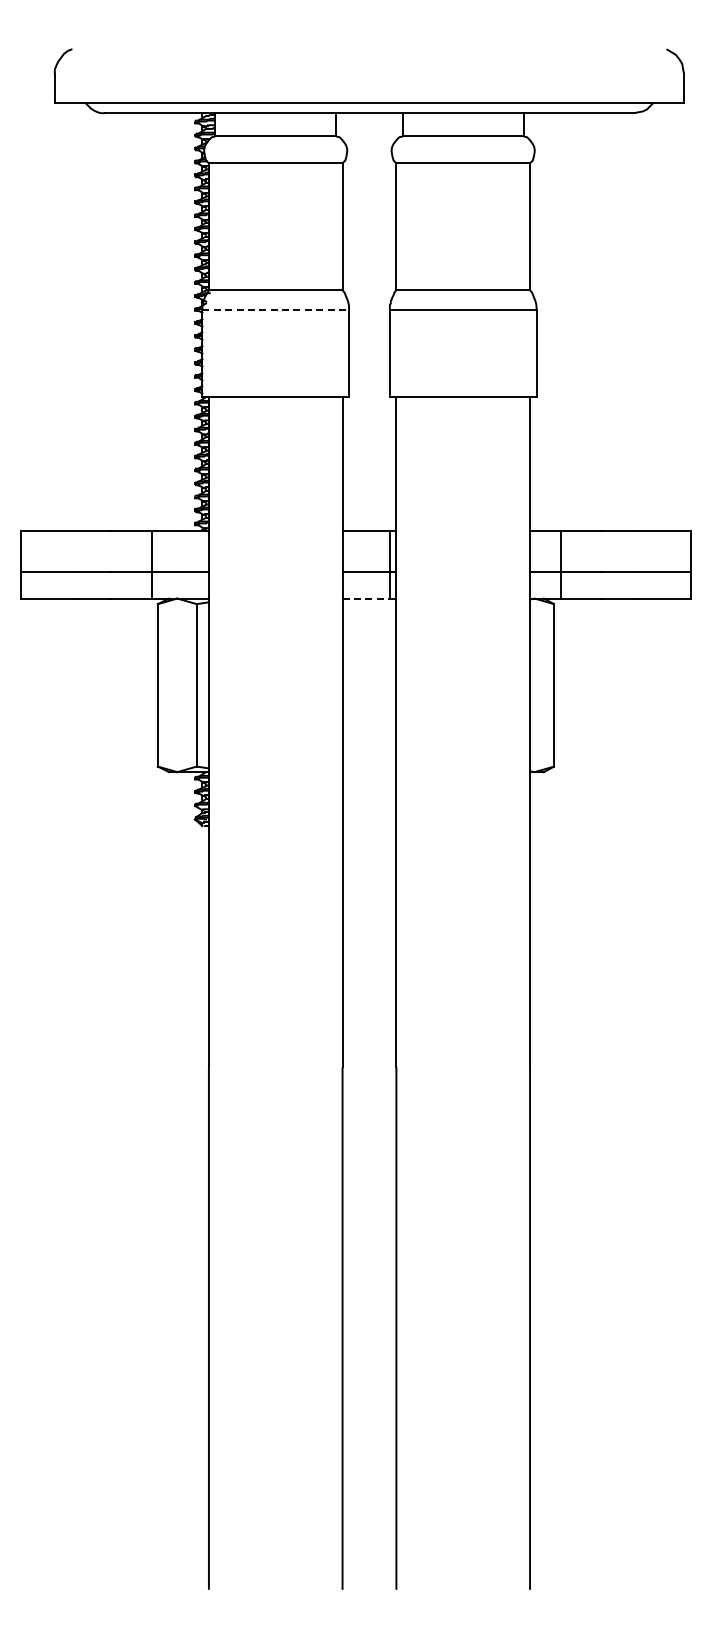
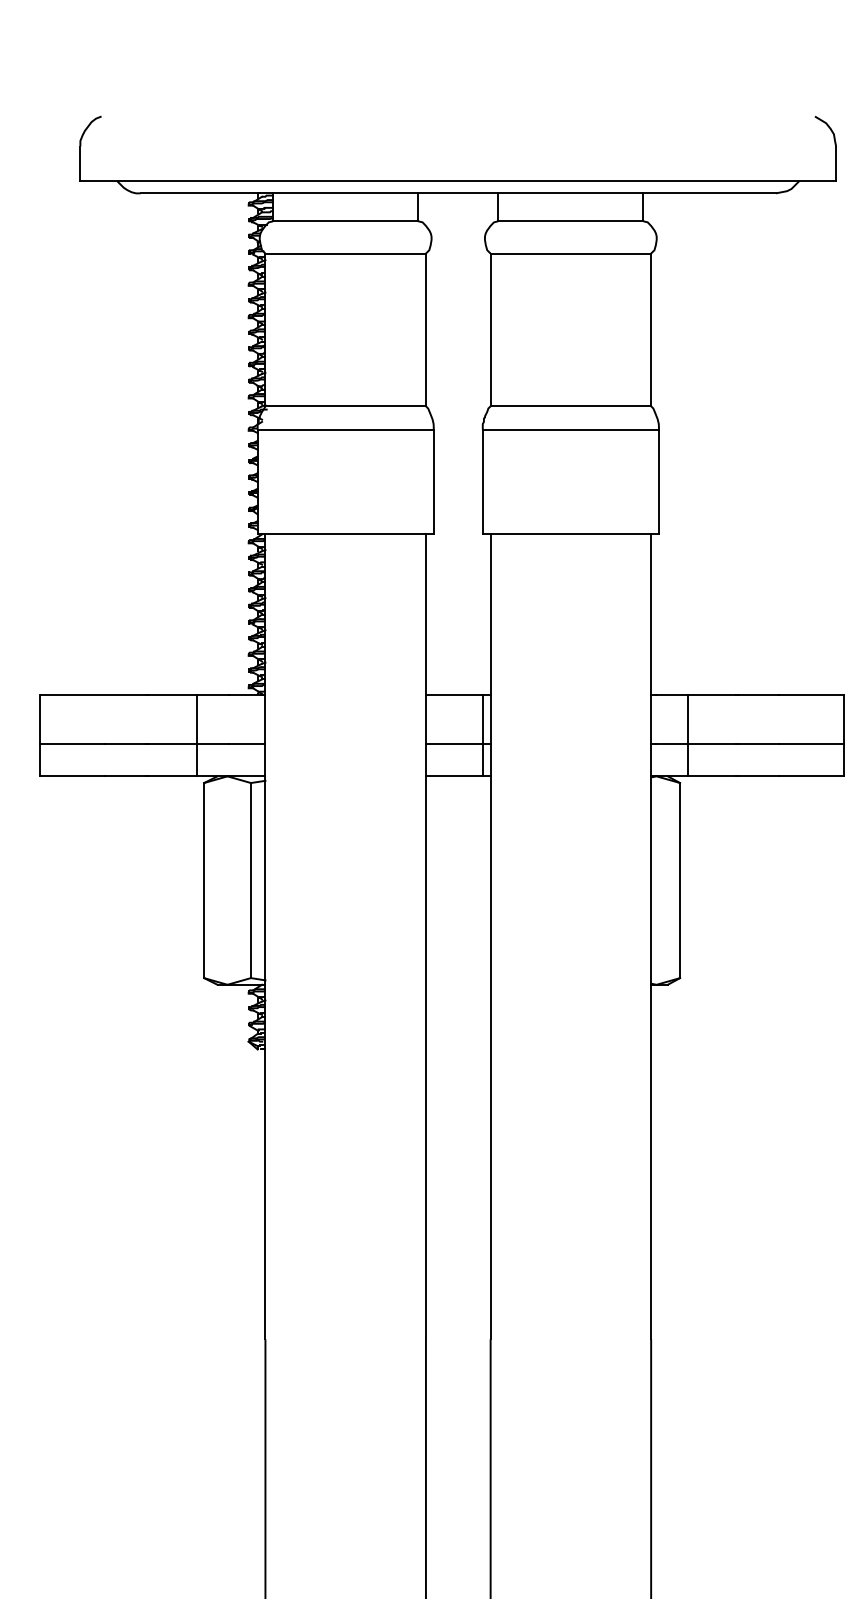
line: (276, 309) -> (346, 429), dashed -> solid
line: (366, 598) -> (454, 776), dashed -> solid

